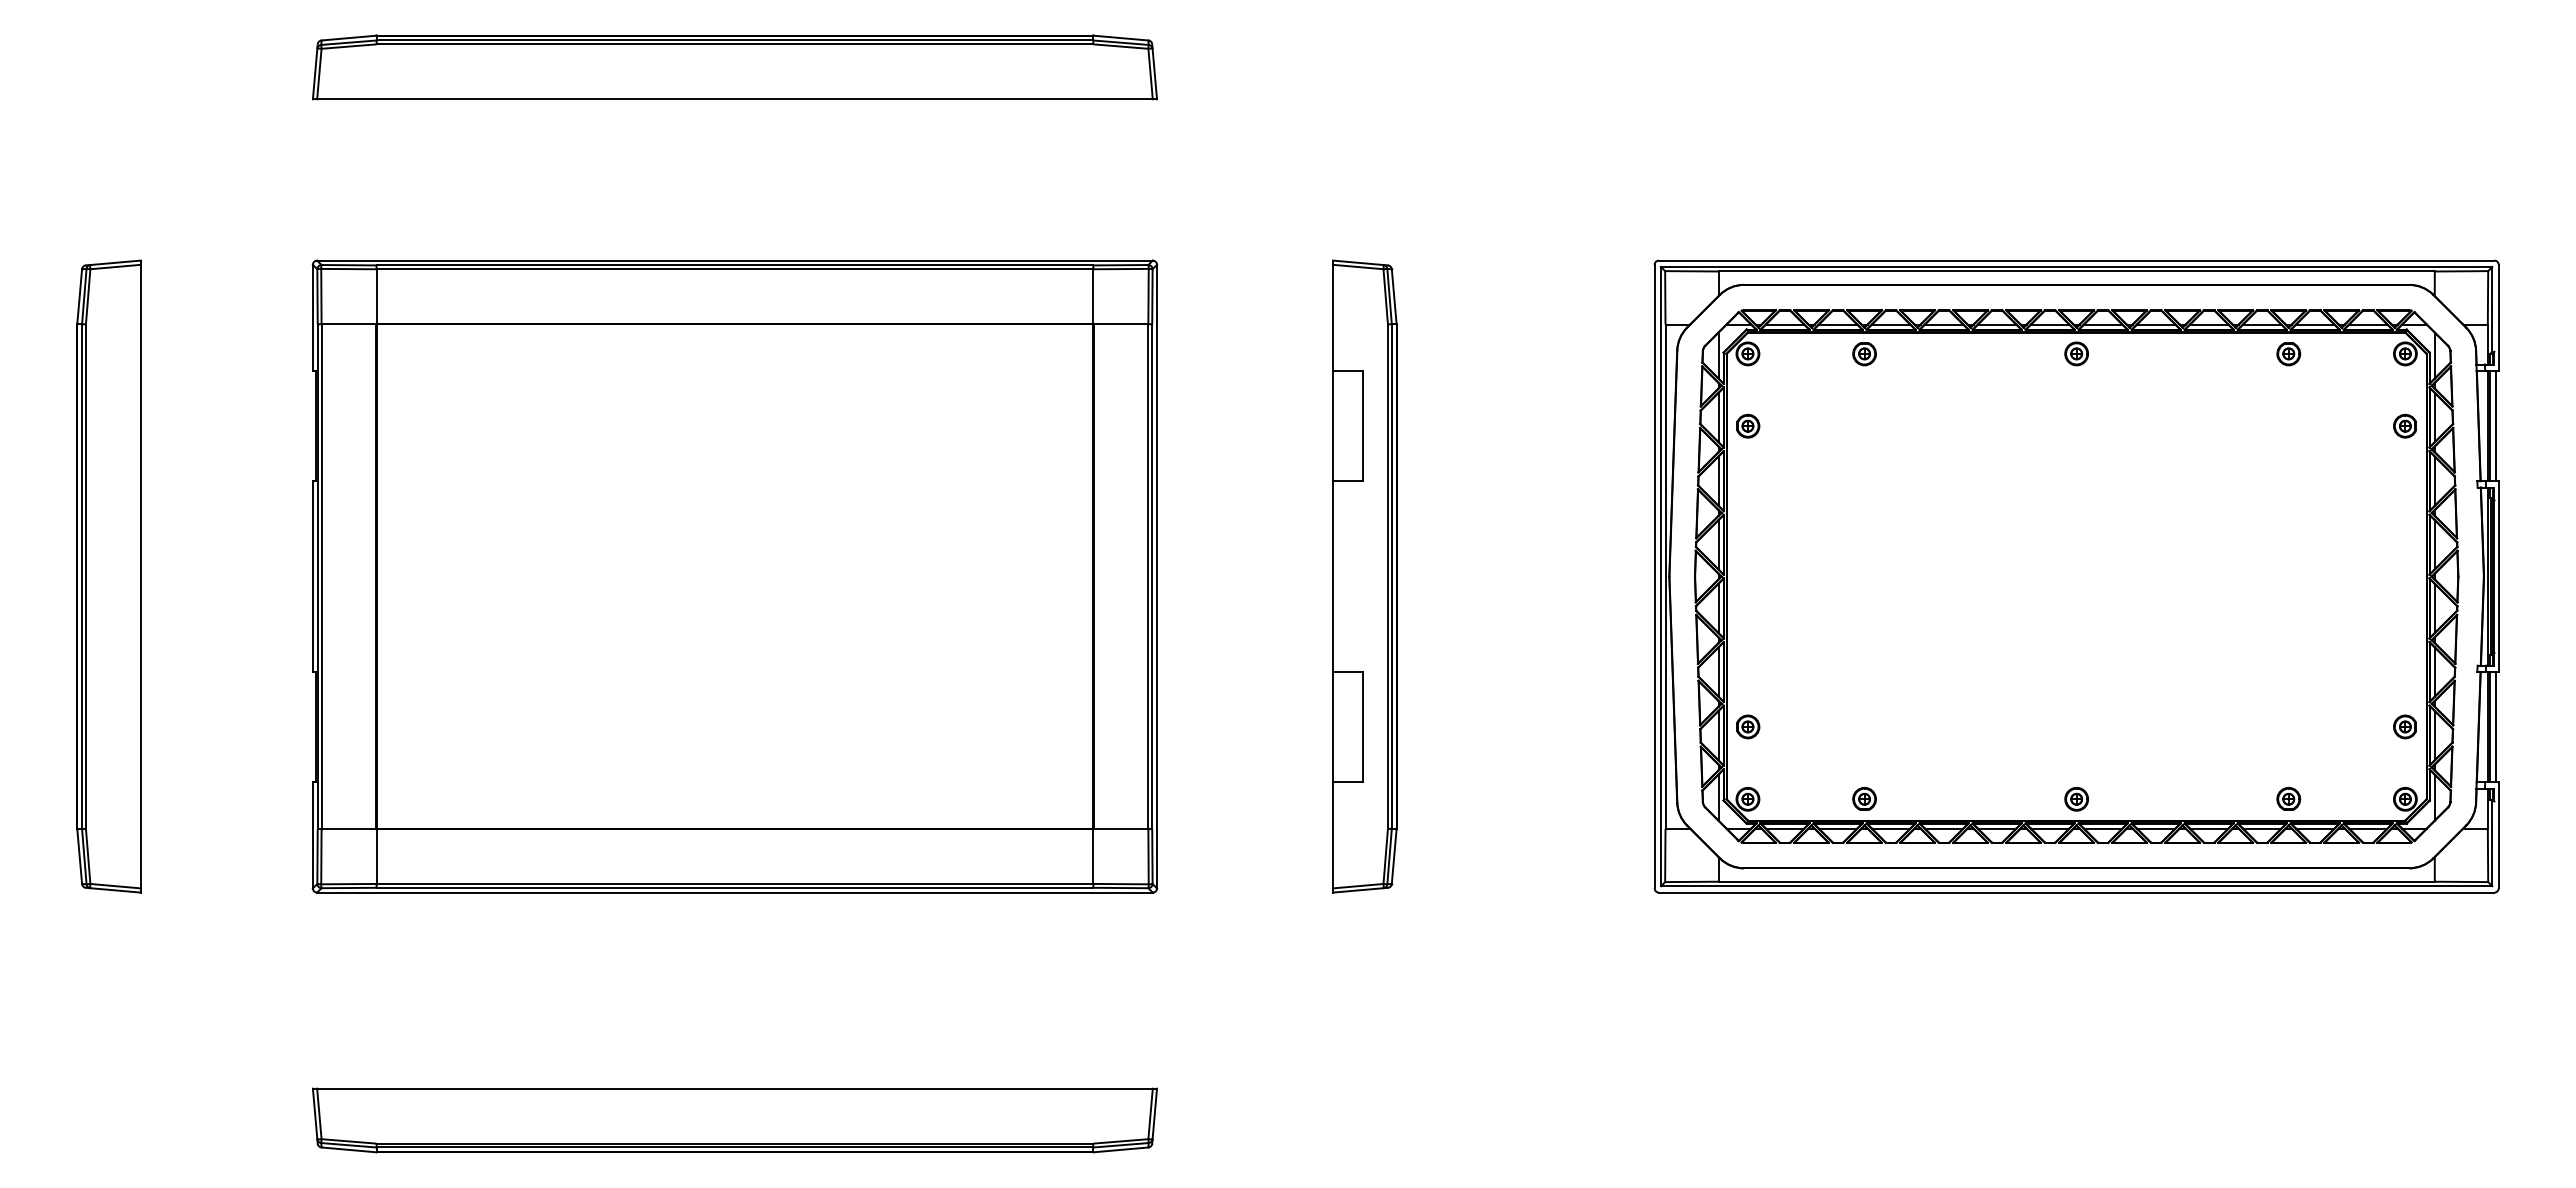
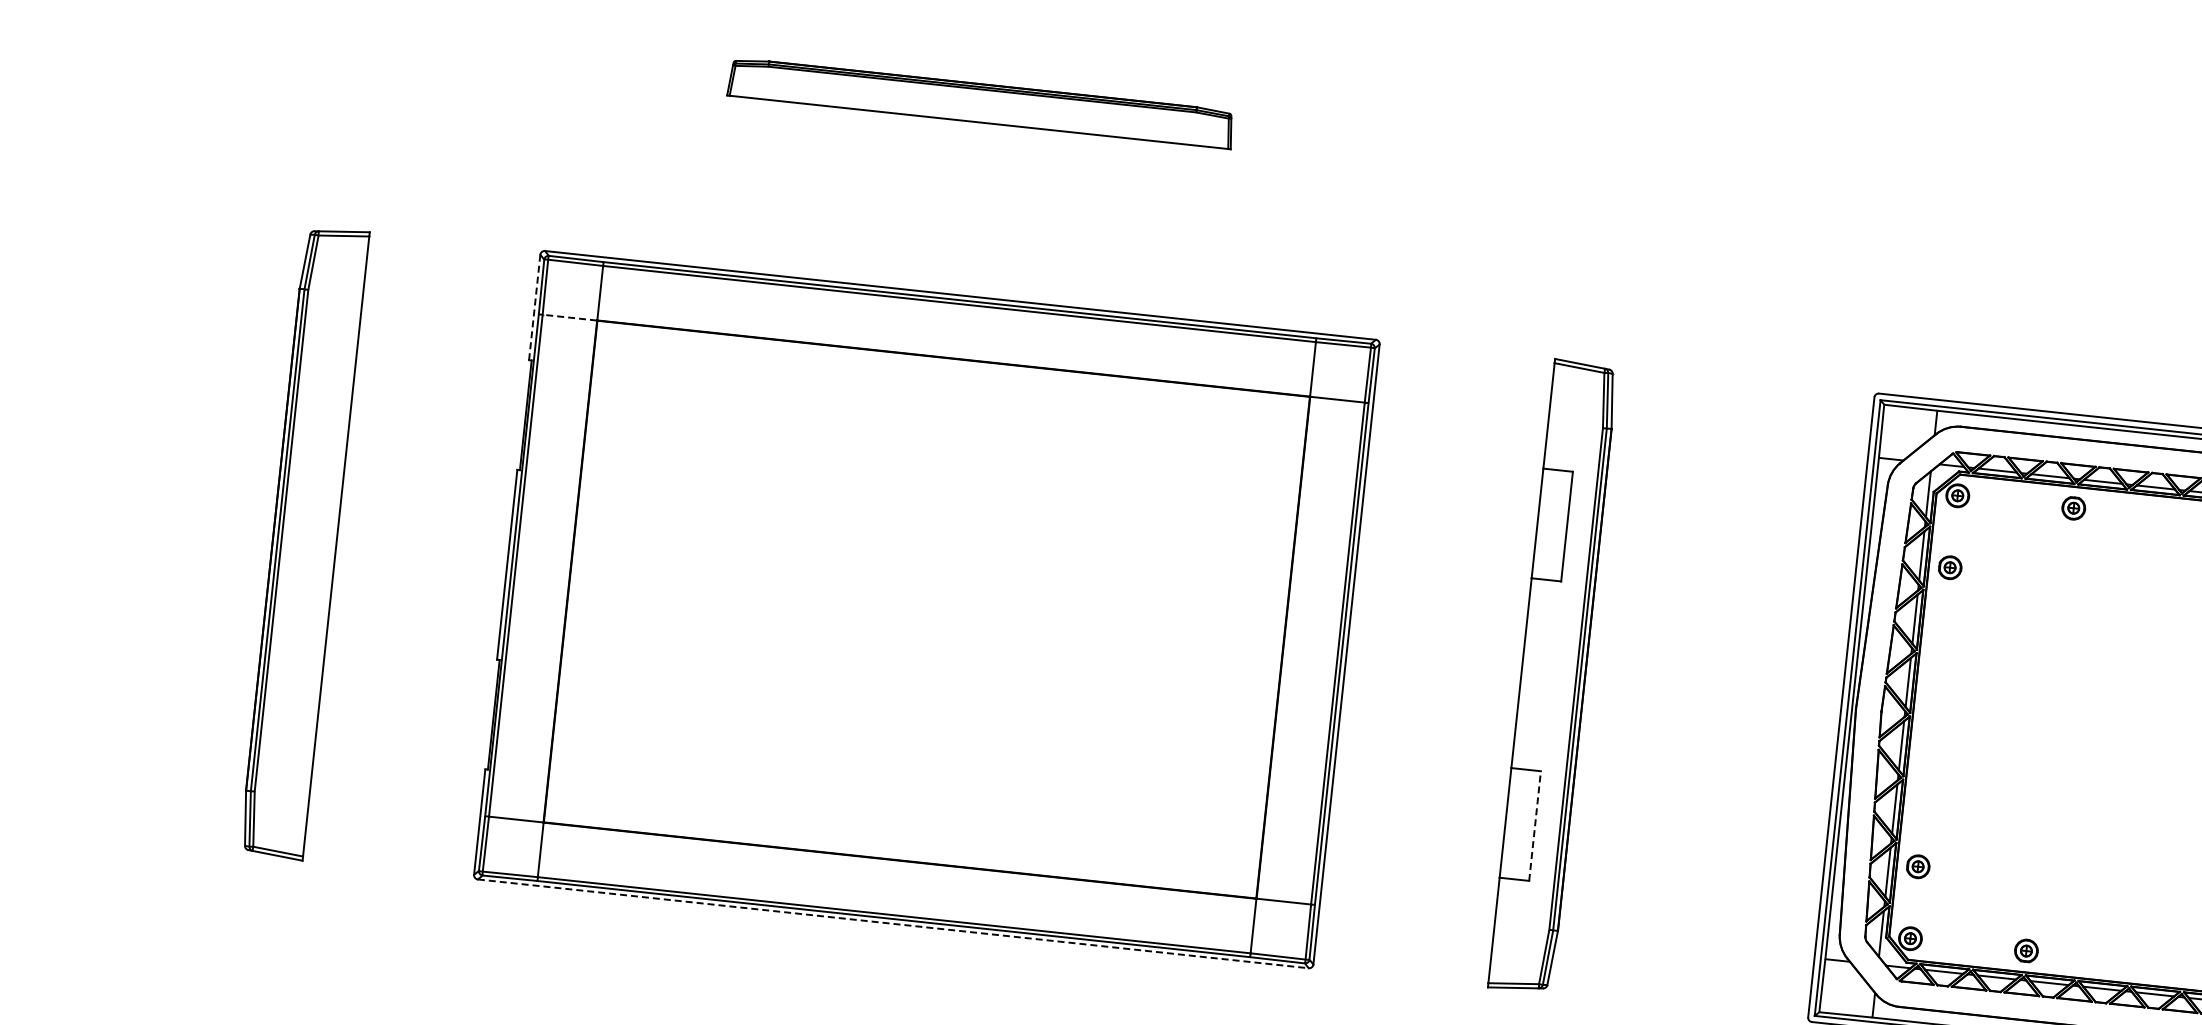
part: (734, 67) -> (980, 103), size x0.6
line: (312, 318) -> (534, 308), solid -> dashed
line: (348, 324) -> (569, 317), solid -> dashed
line: (1362, 726) -> (1534, 825), solid -> dashed
line: (734, 892) -> (892, 923), solid -> dashed

